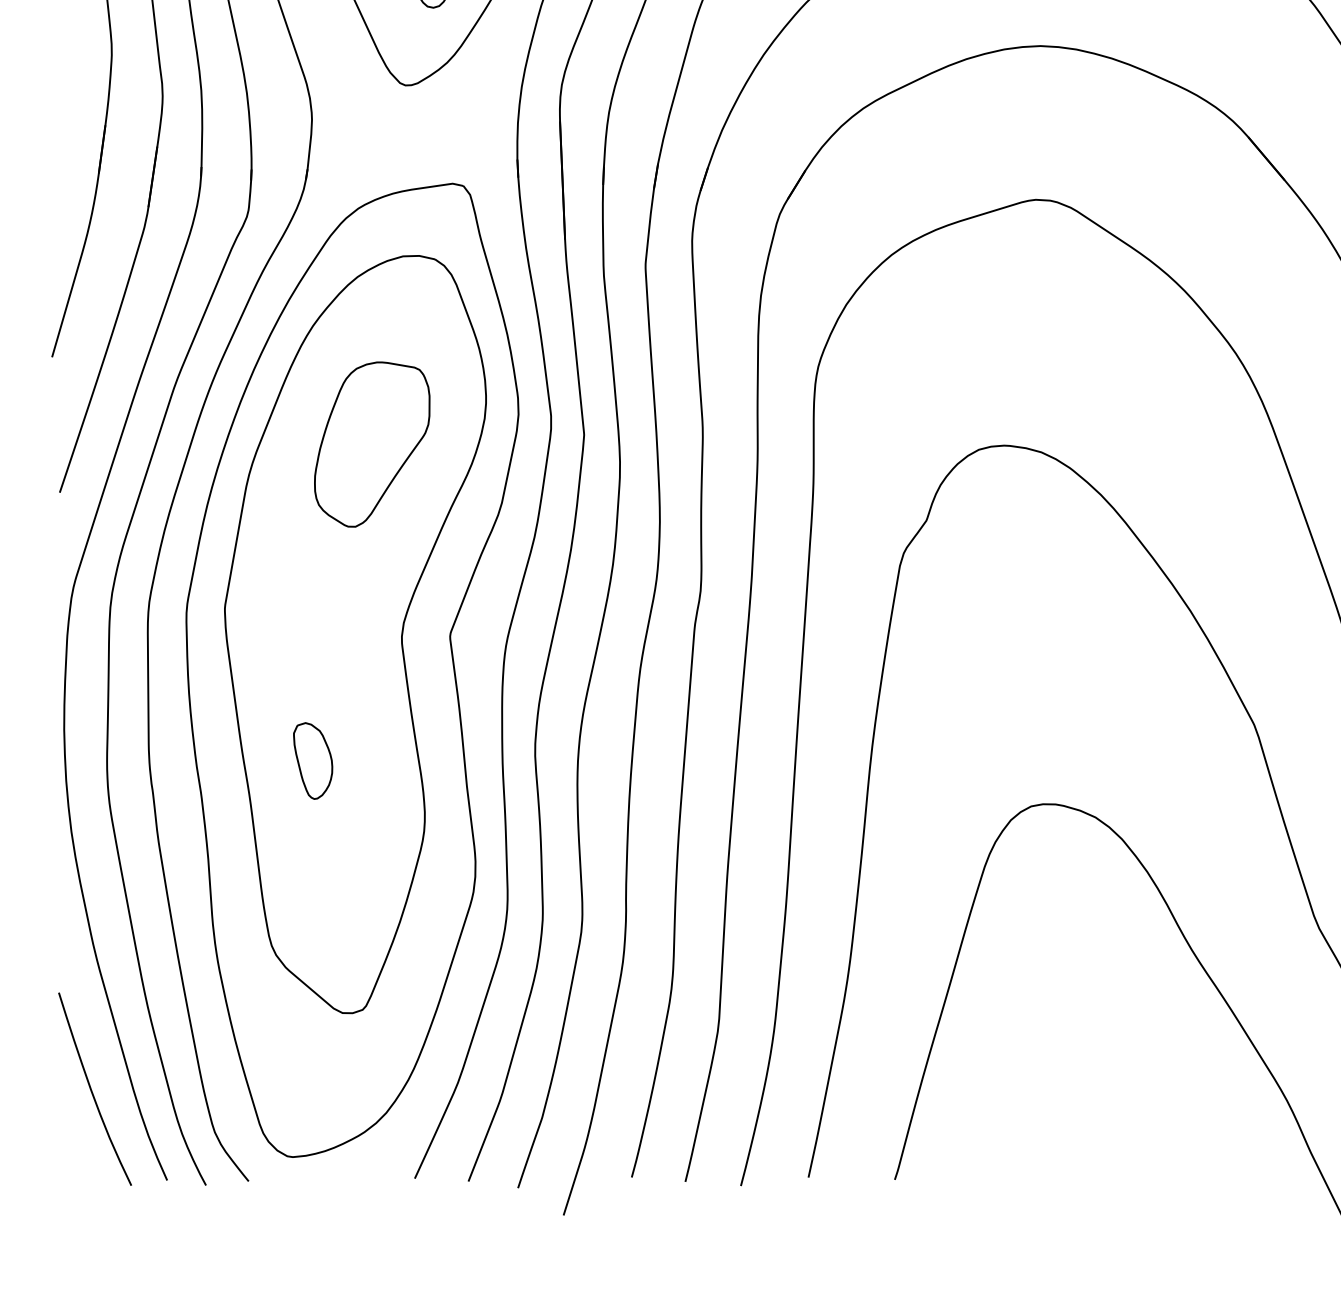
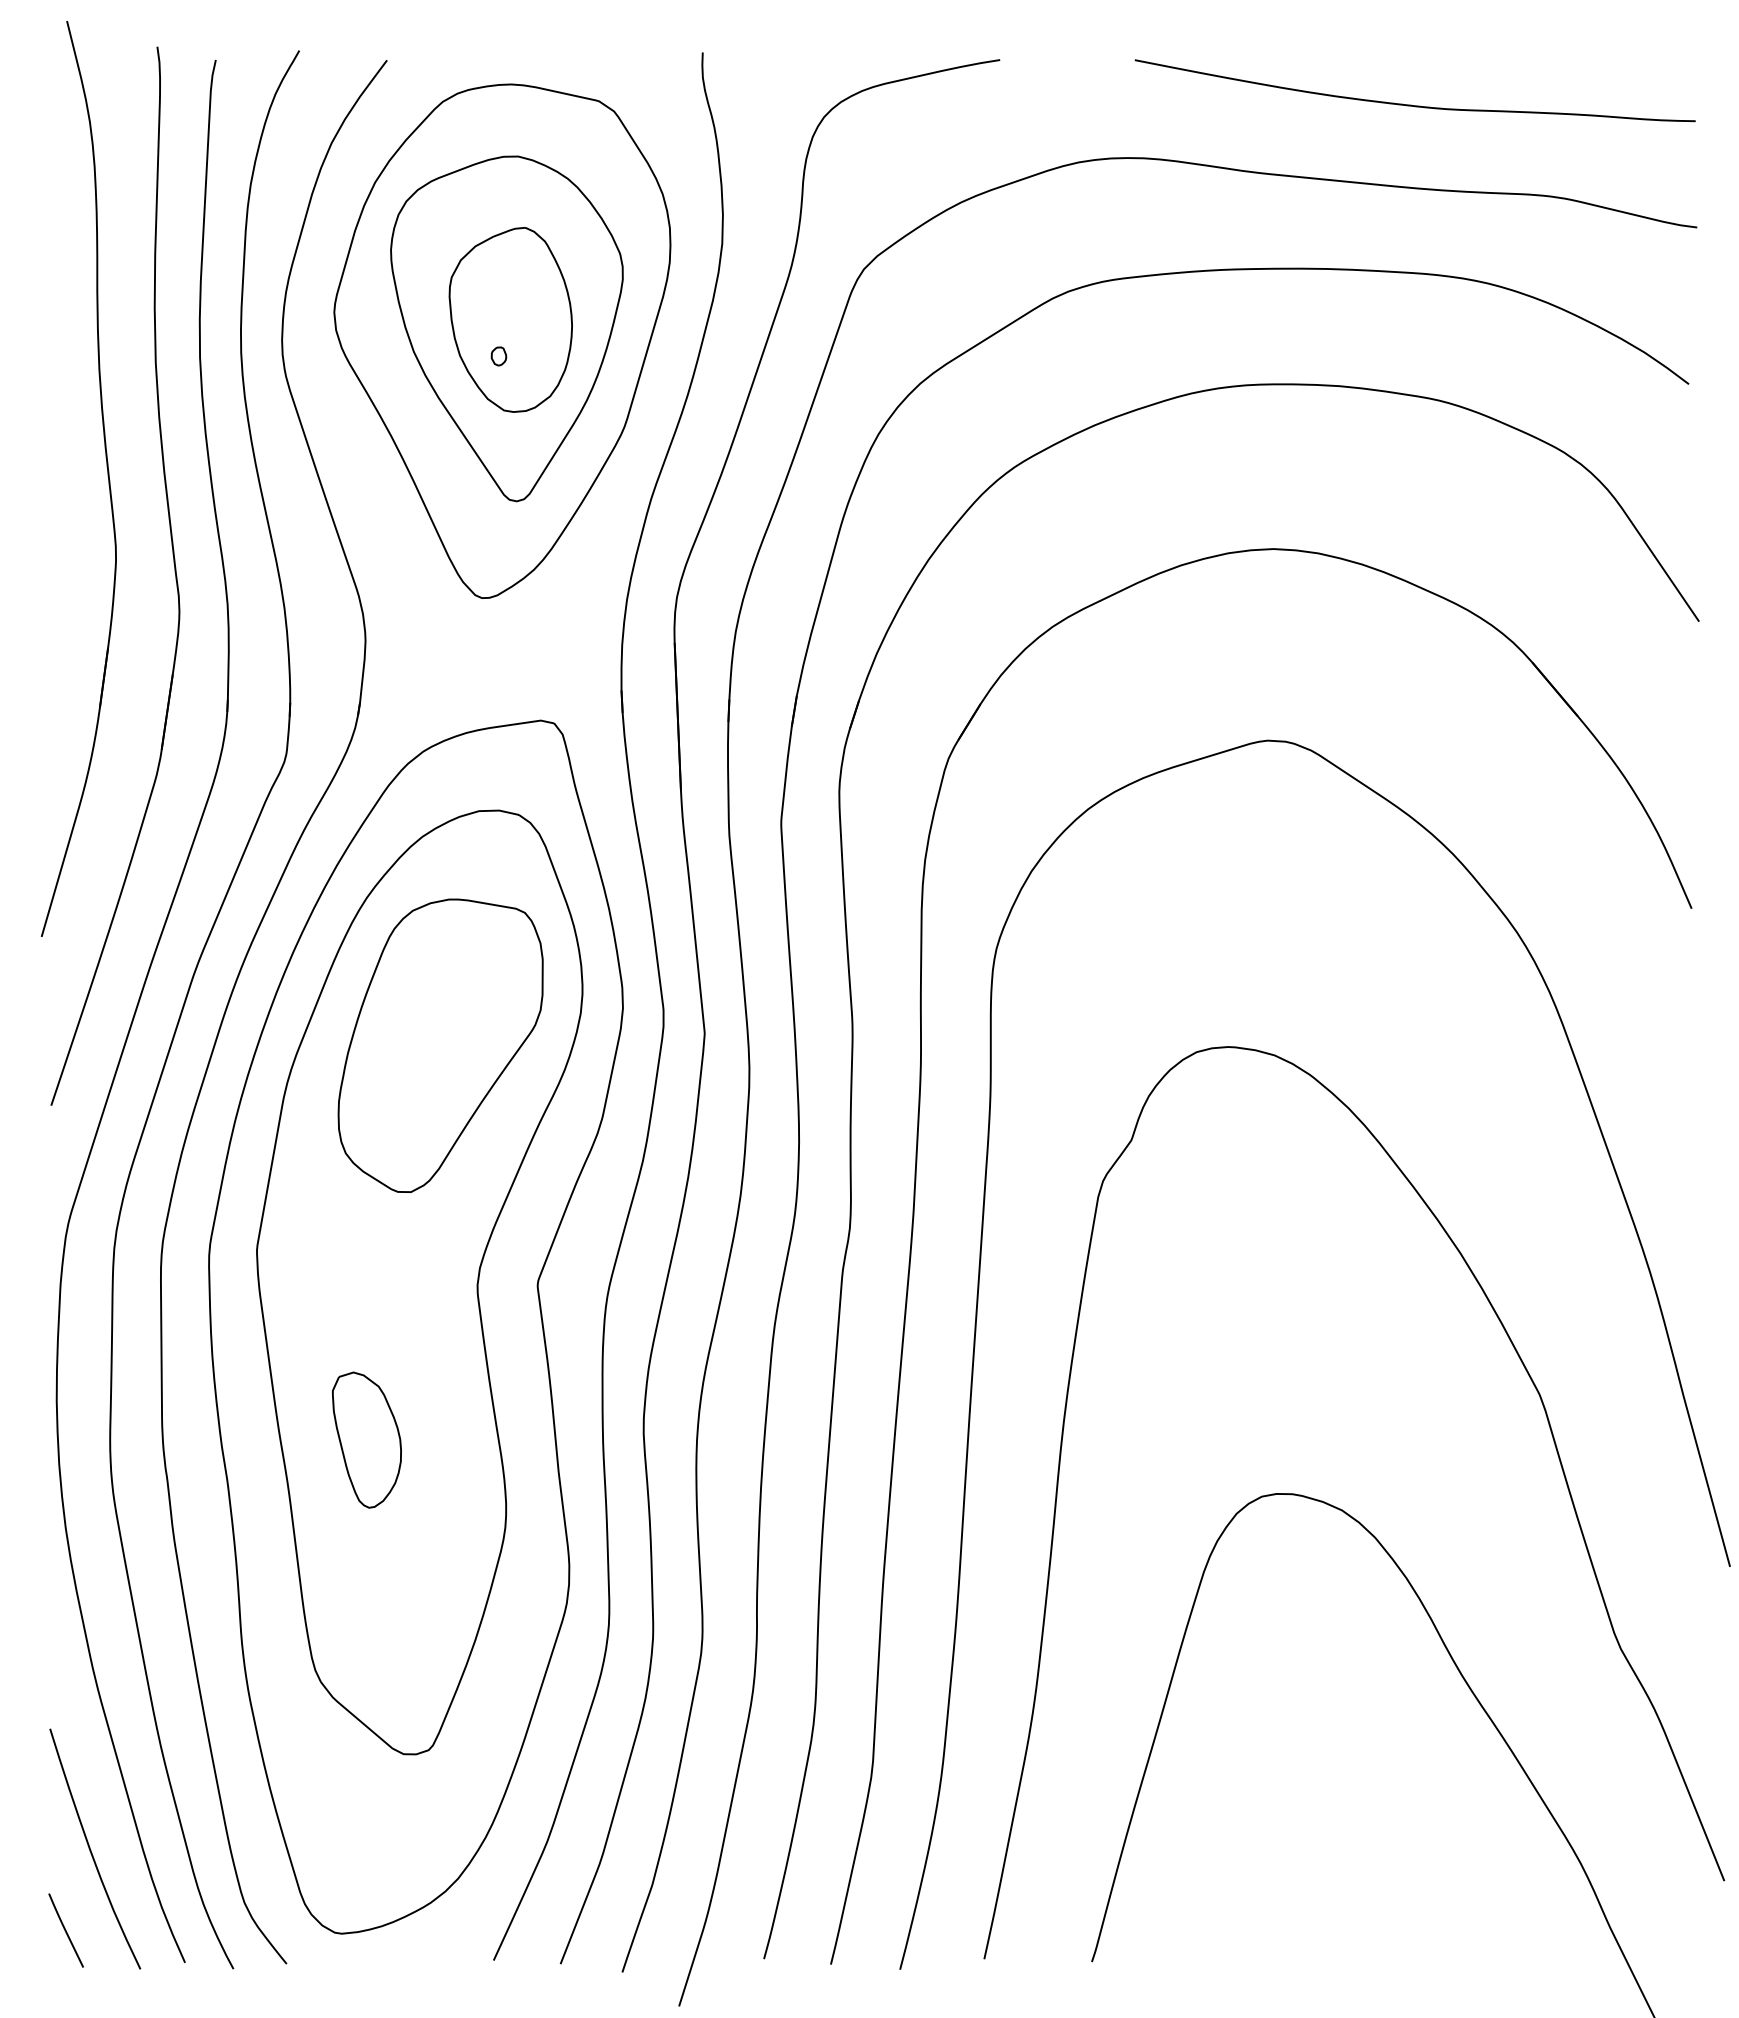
part: (372, 444) -> (440, 1045), size x1.43
part: (312, 760) -> (366, 1439), size x1.43
line: (71, 1154) -> (65, 1930), added

